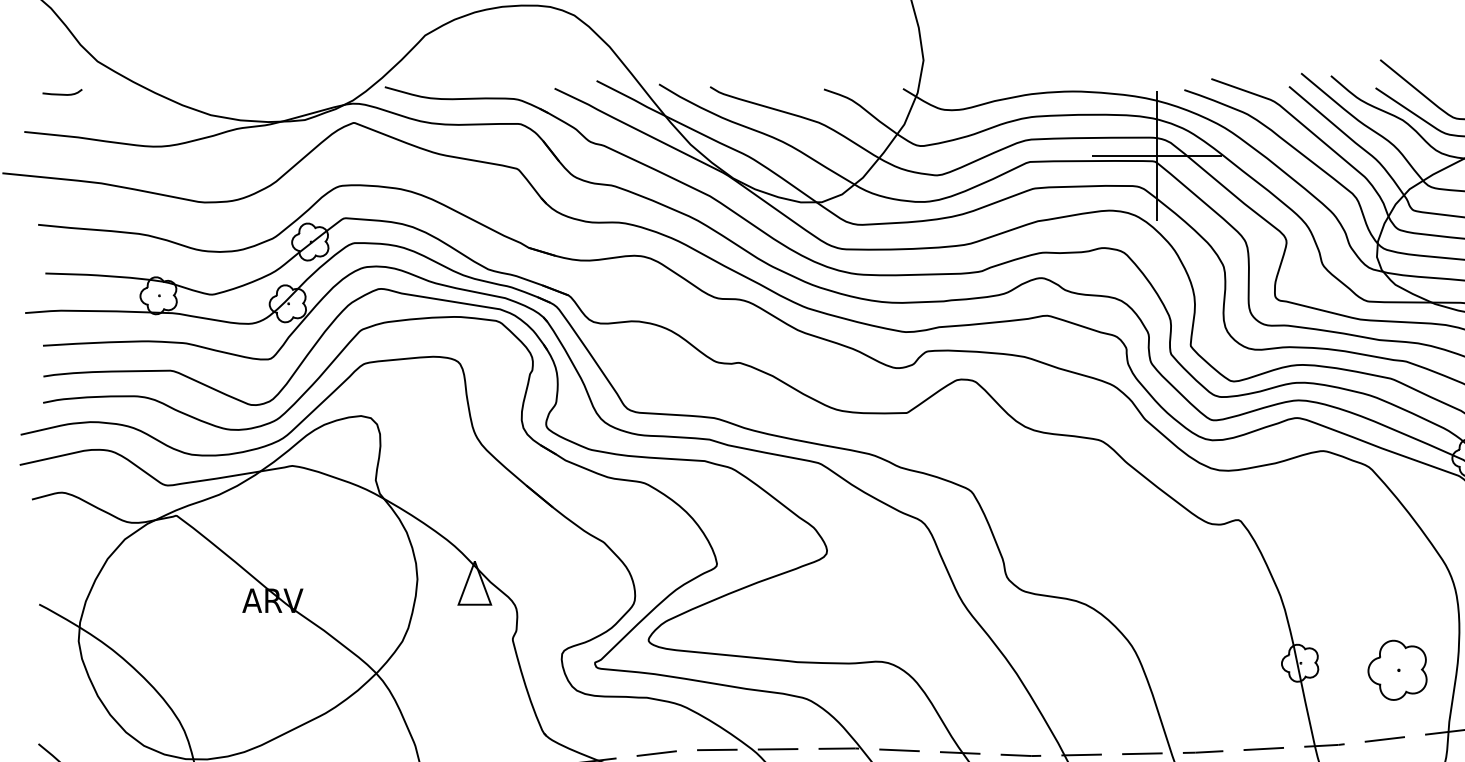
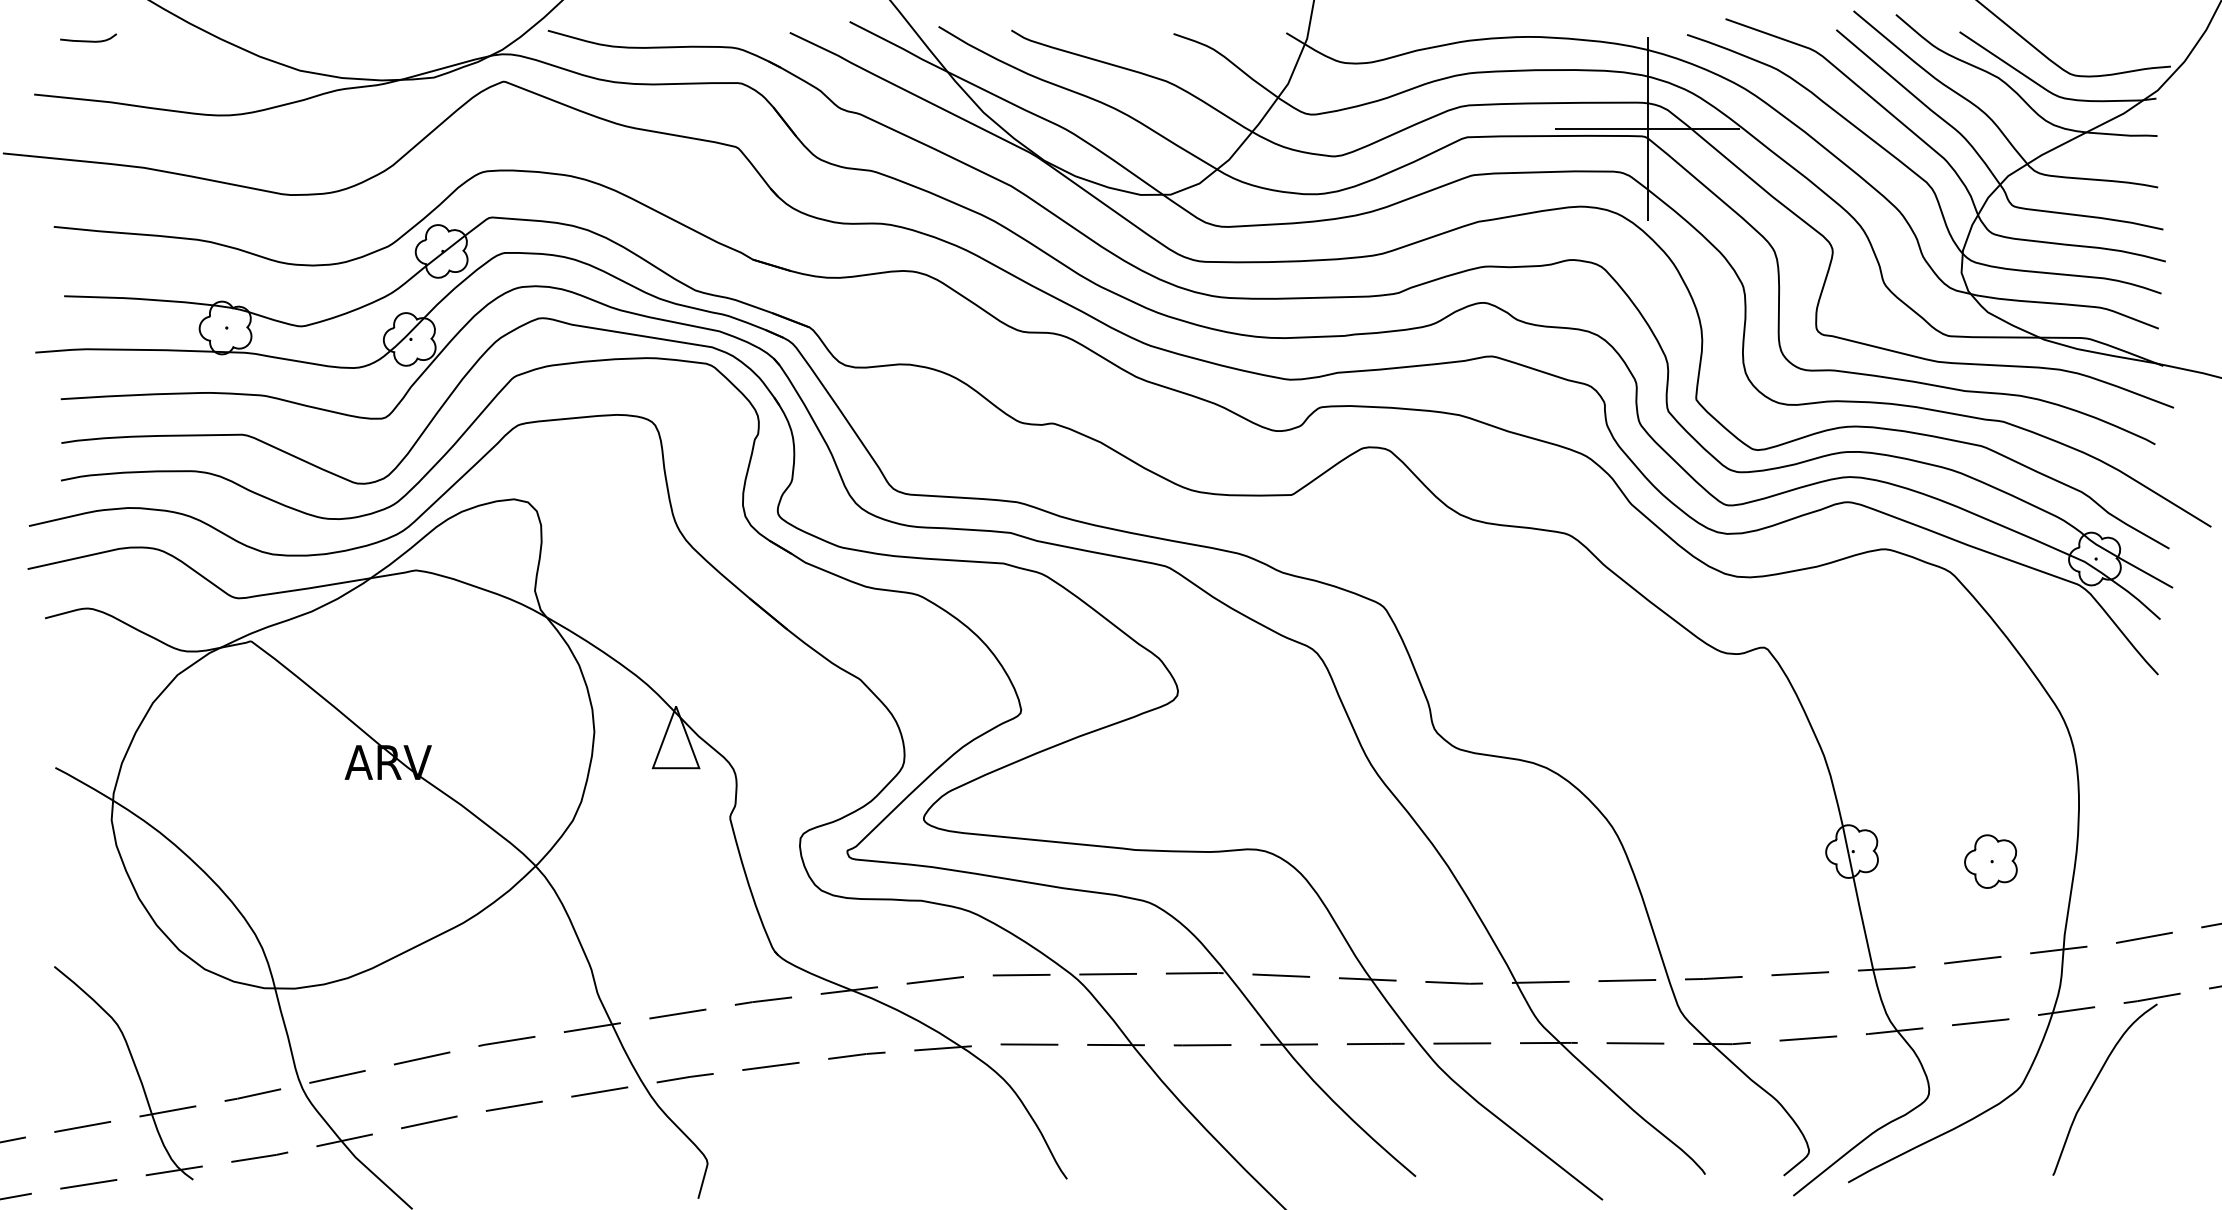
part: (1397, 670) -> (1990, 861), size x0.62

